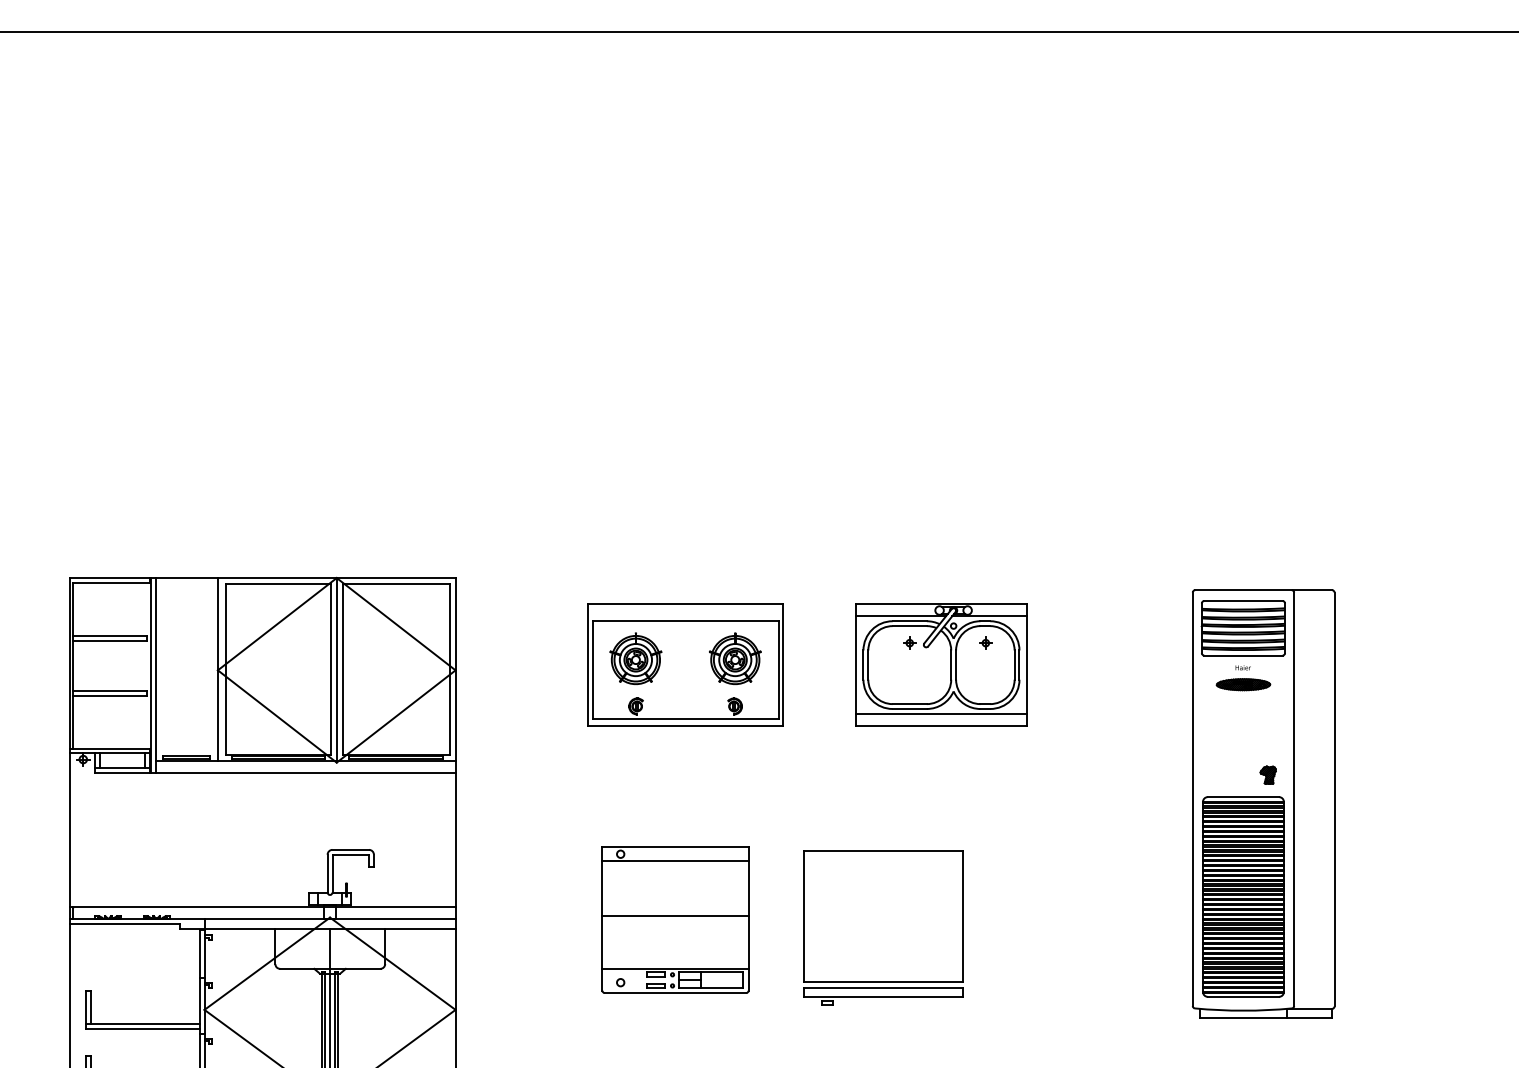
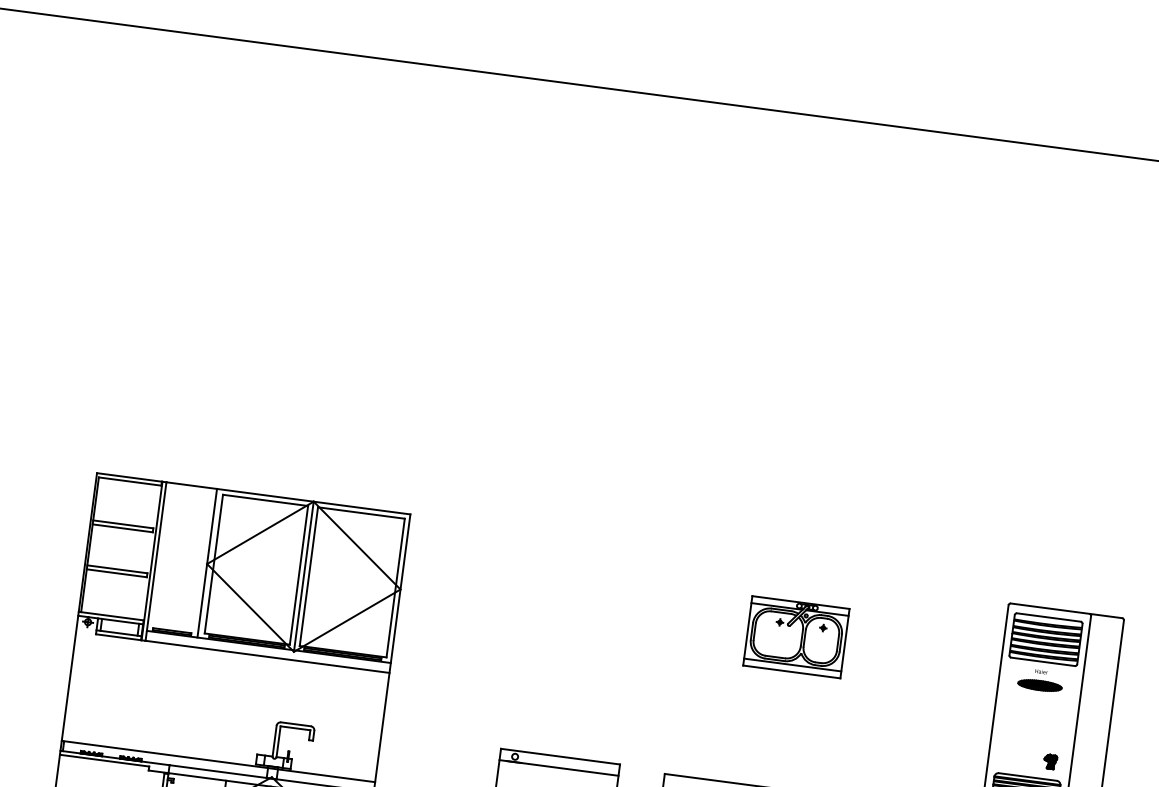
part: (685, 664) -> (588, 609), removed
part: (941, 664) -> (796, 636), size x0.7

